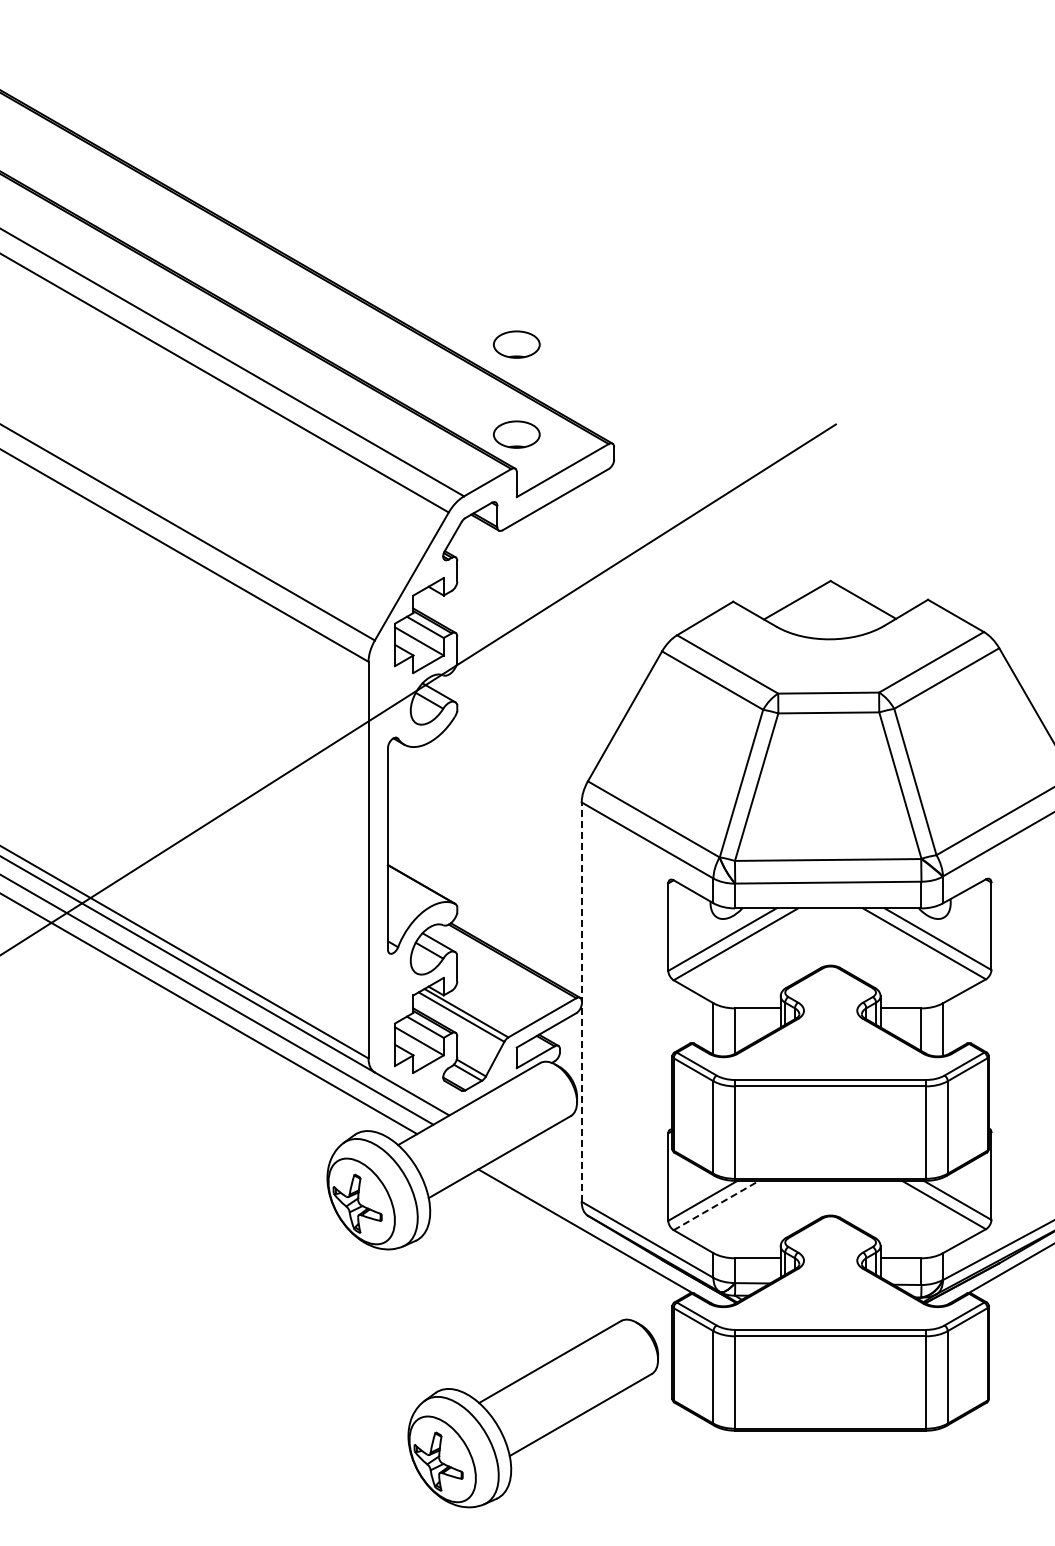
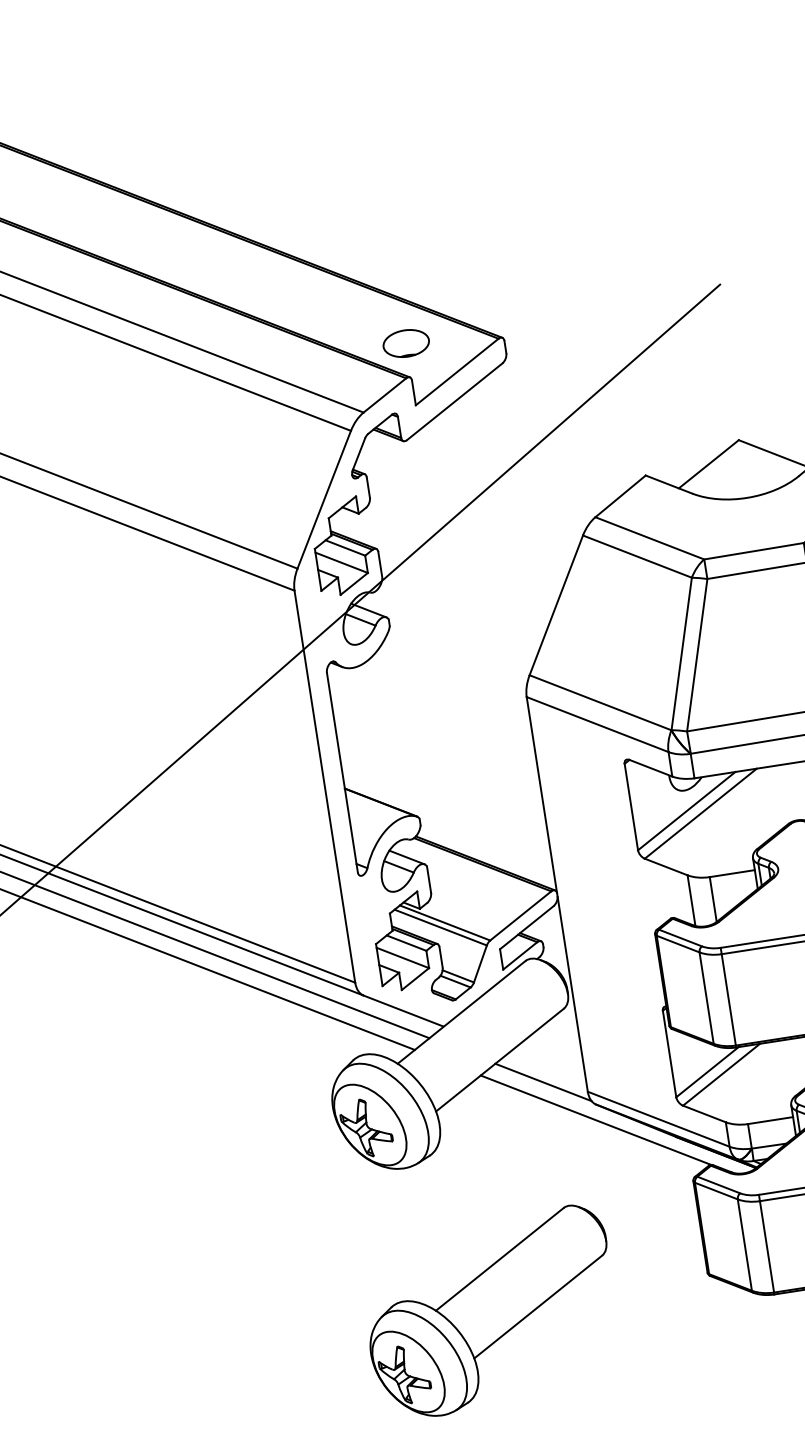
part: (516, 344) -> (392, 254), removed
line: (581, 1002) -> (557, 894), dashed -> solid
line: (539, 1185) -> (543, 1082), added
line: (716, 1205) -> (721, 1074), dashed -> solid
part: (532, 1413) -> (490, 1312), moved

